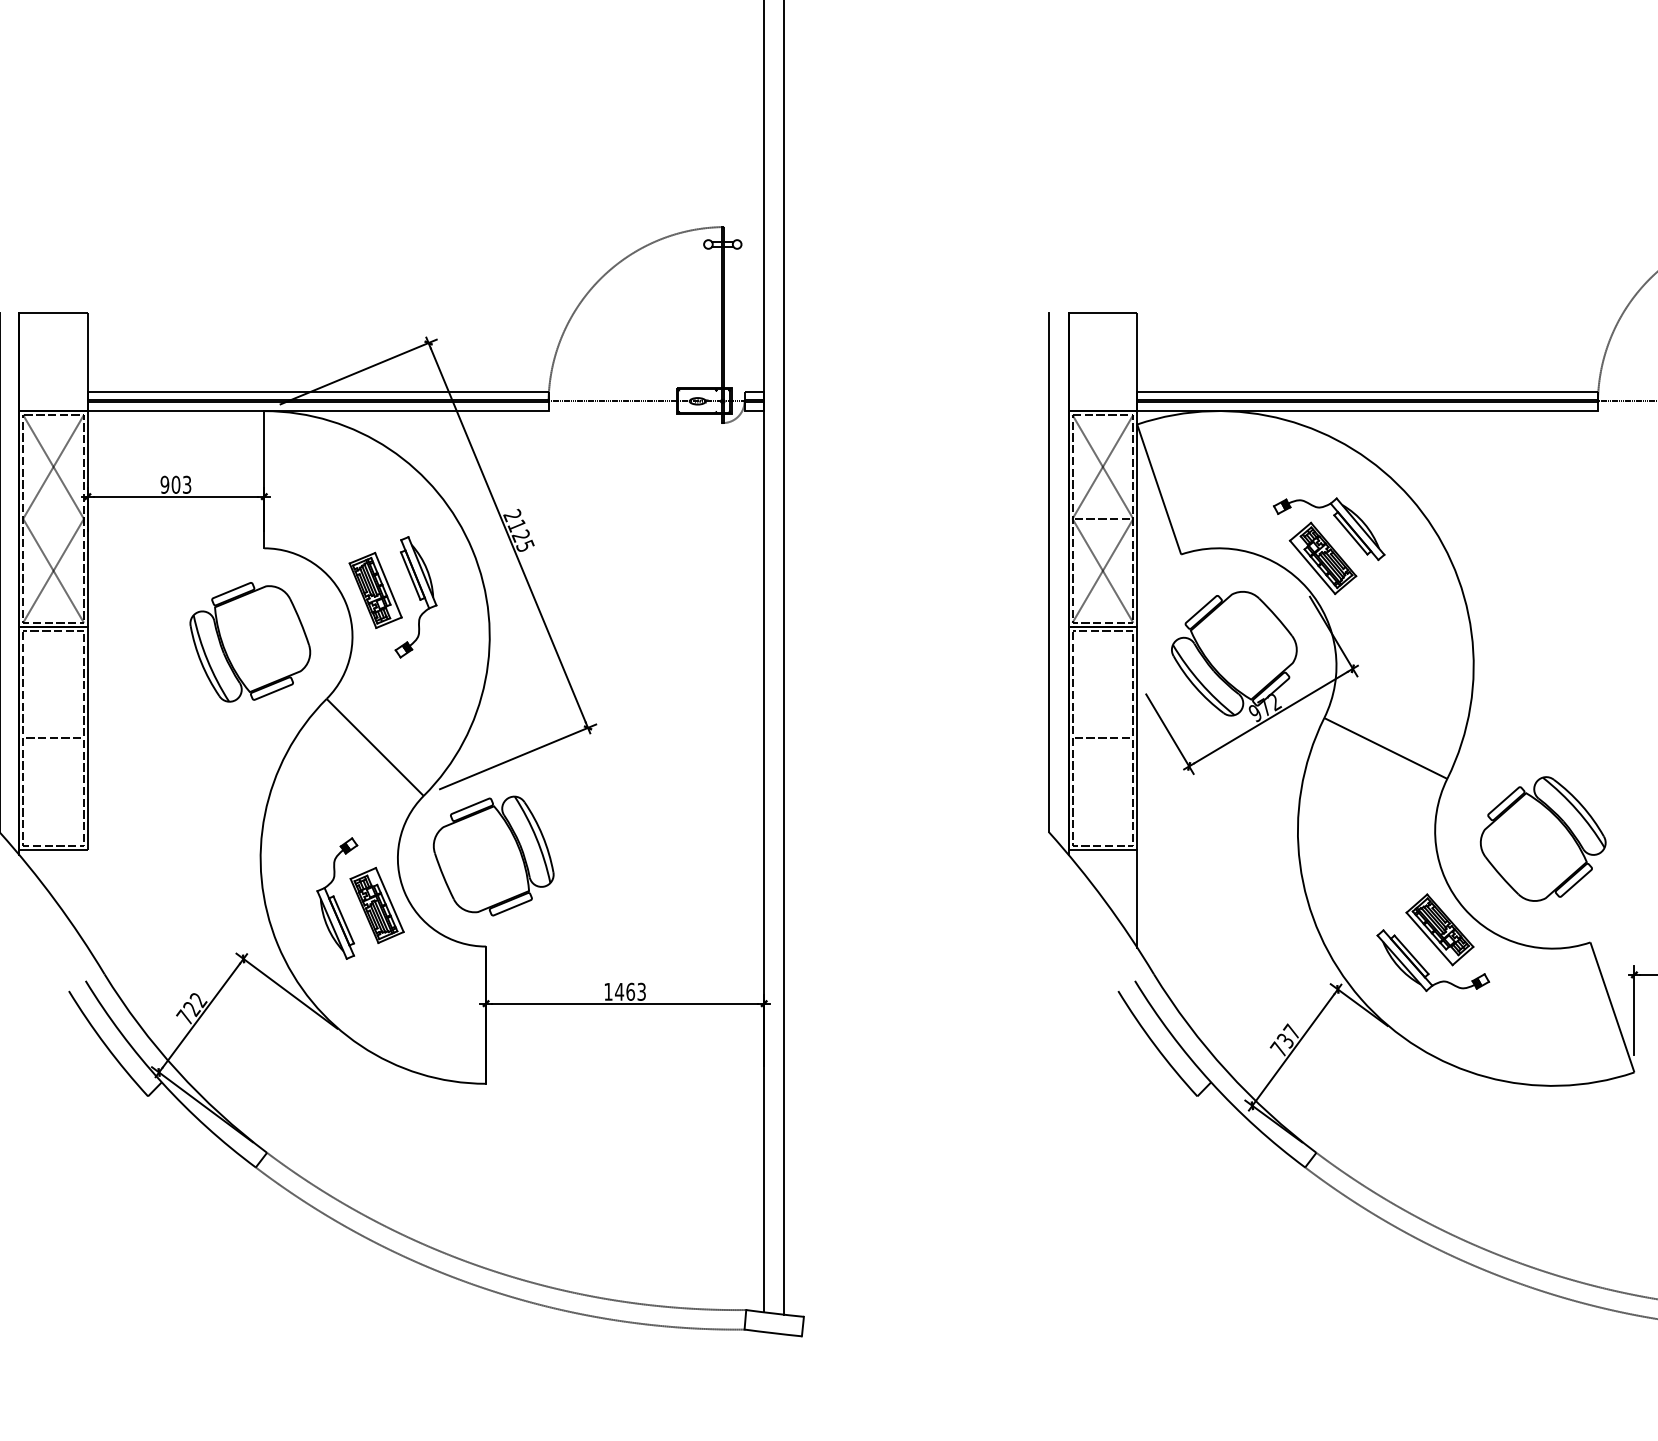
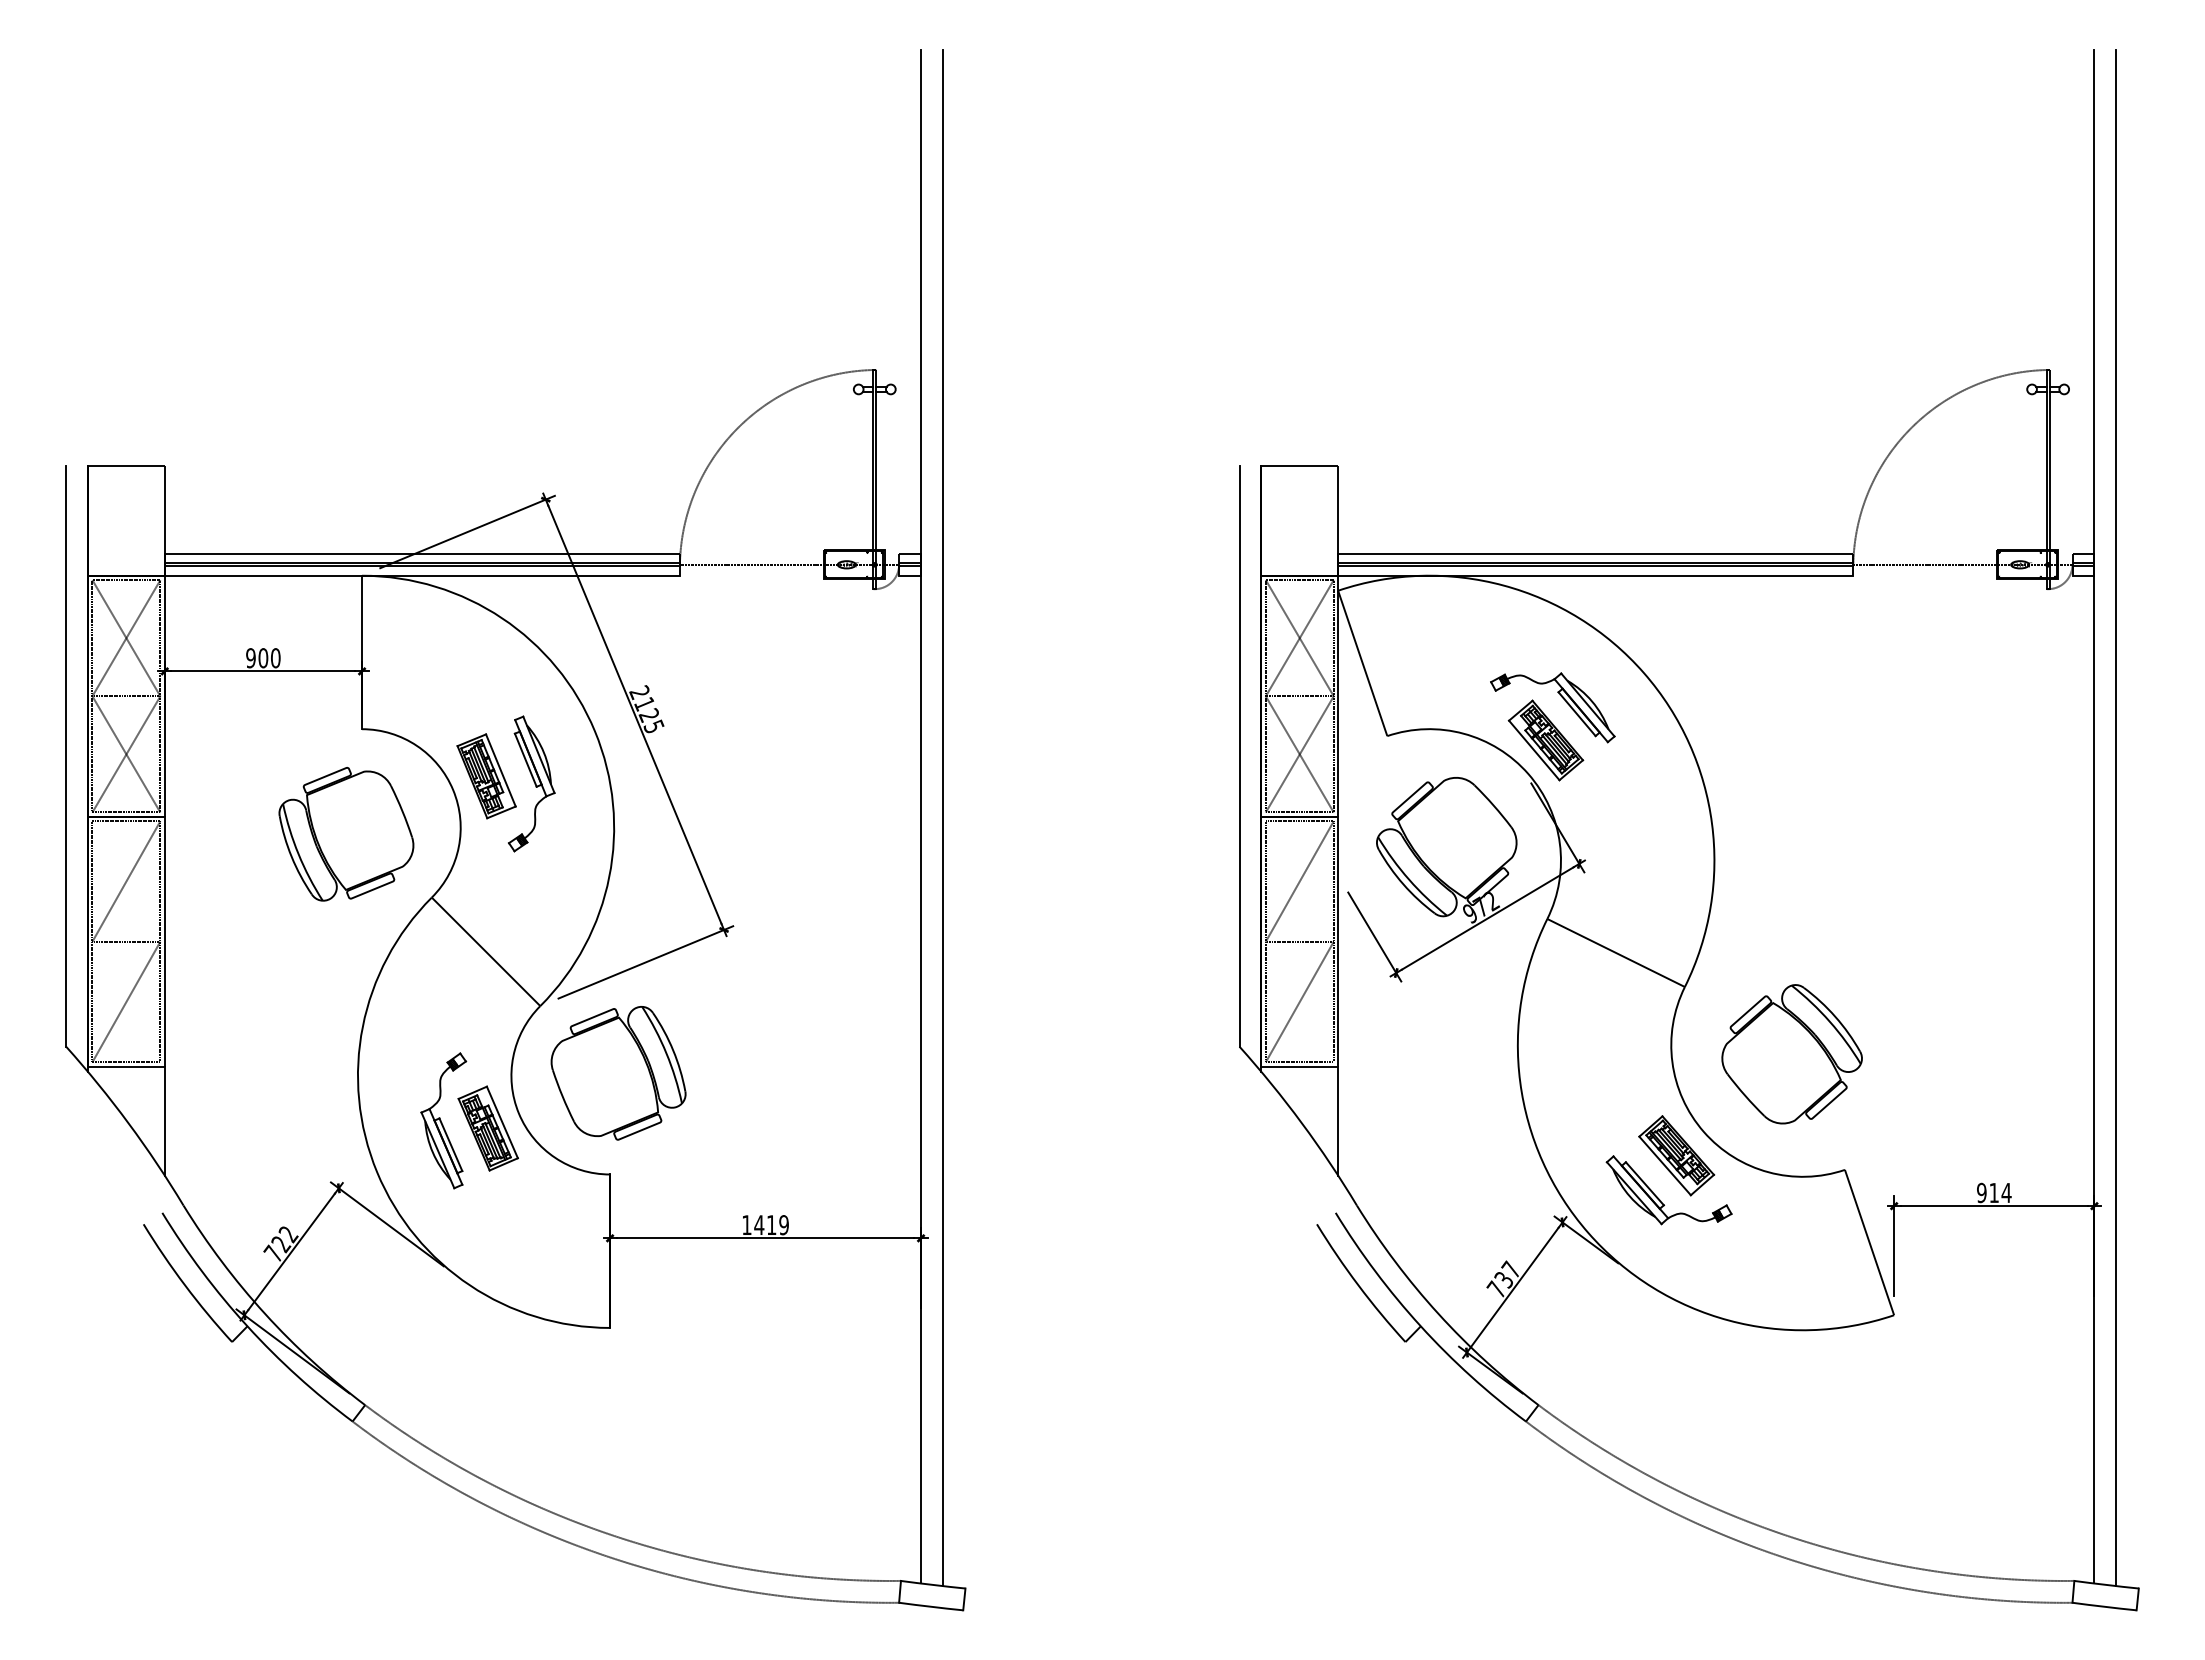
text: (186, 485) -> (275, 658), 903 -> 900
line: (53, 519) -> (126, 696), added
line: (53, 684) -> (126, 881), added
line: (1102, 684) -> (1299, 881), added
line: (53, 791) -> (126, 1001), added
line: (1102, 791) -> (1299, 1001), added
line: (87, 898) -> (164, 1120), added
text: (635, 992) -> (777, 1225), 1463 -> 1419

